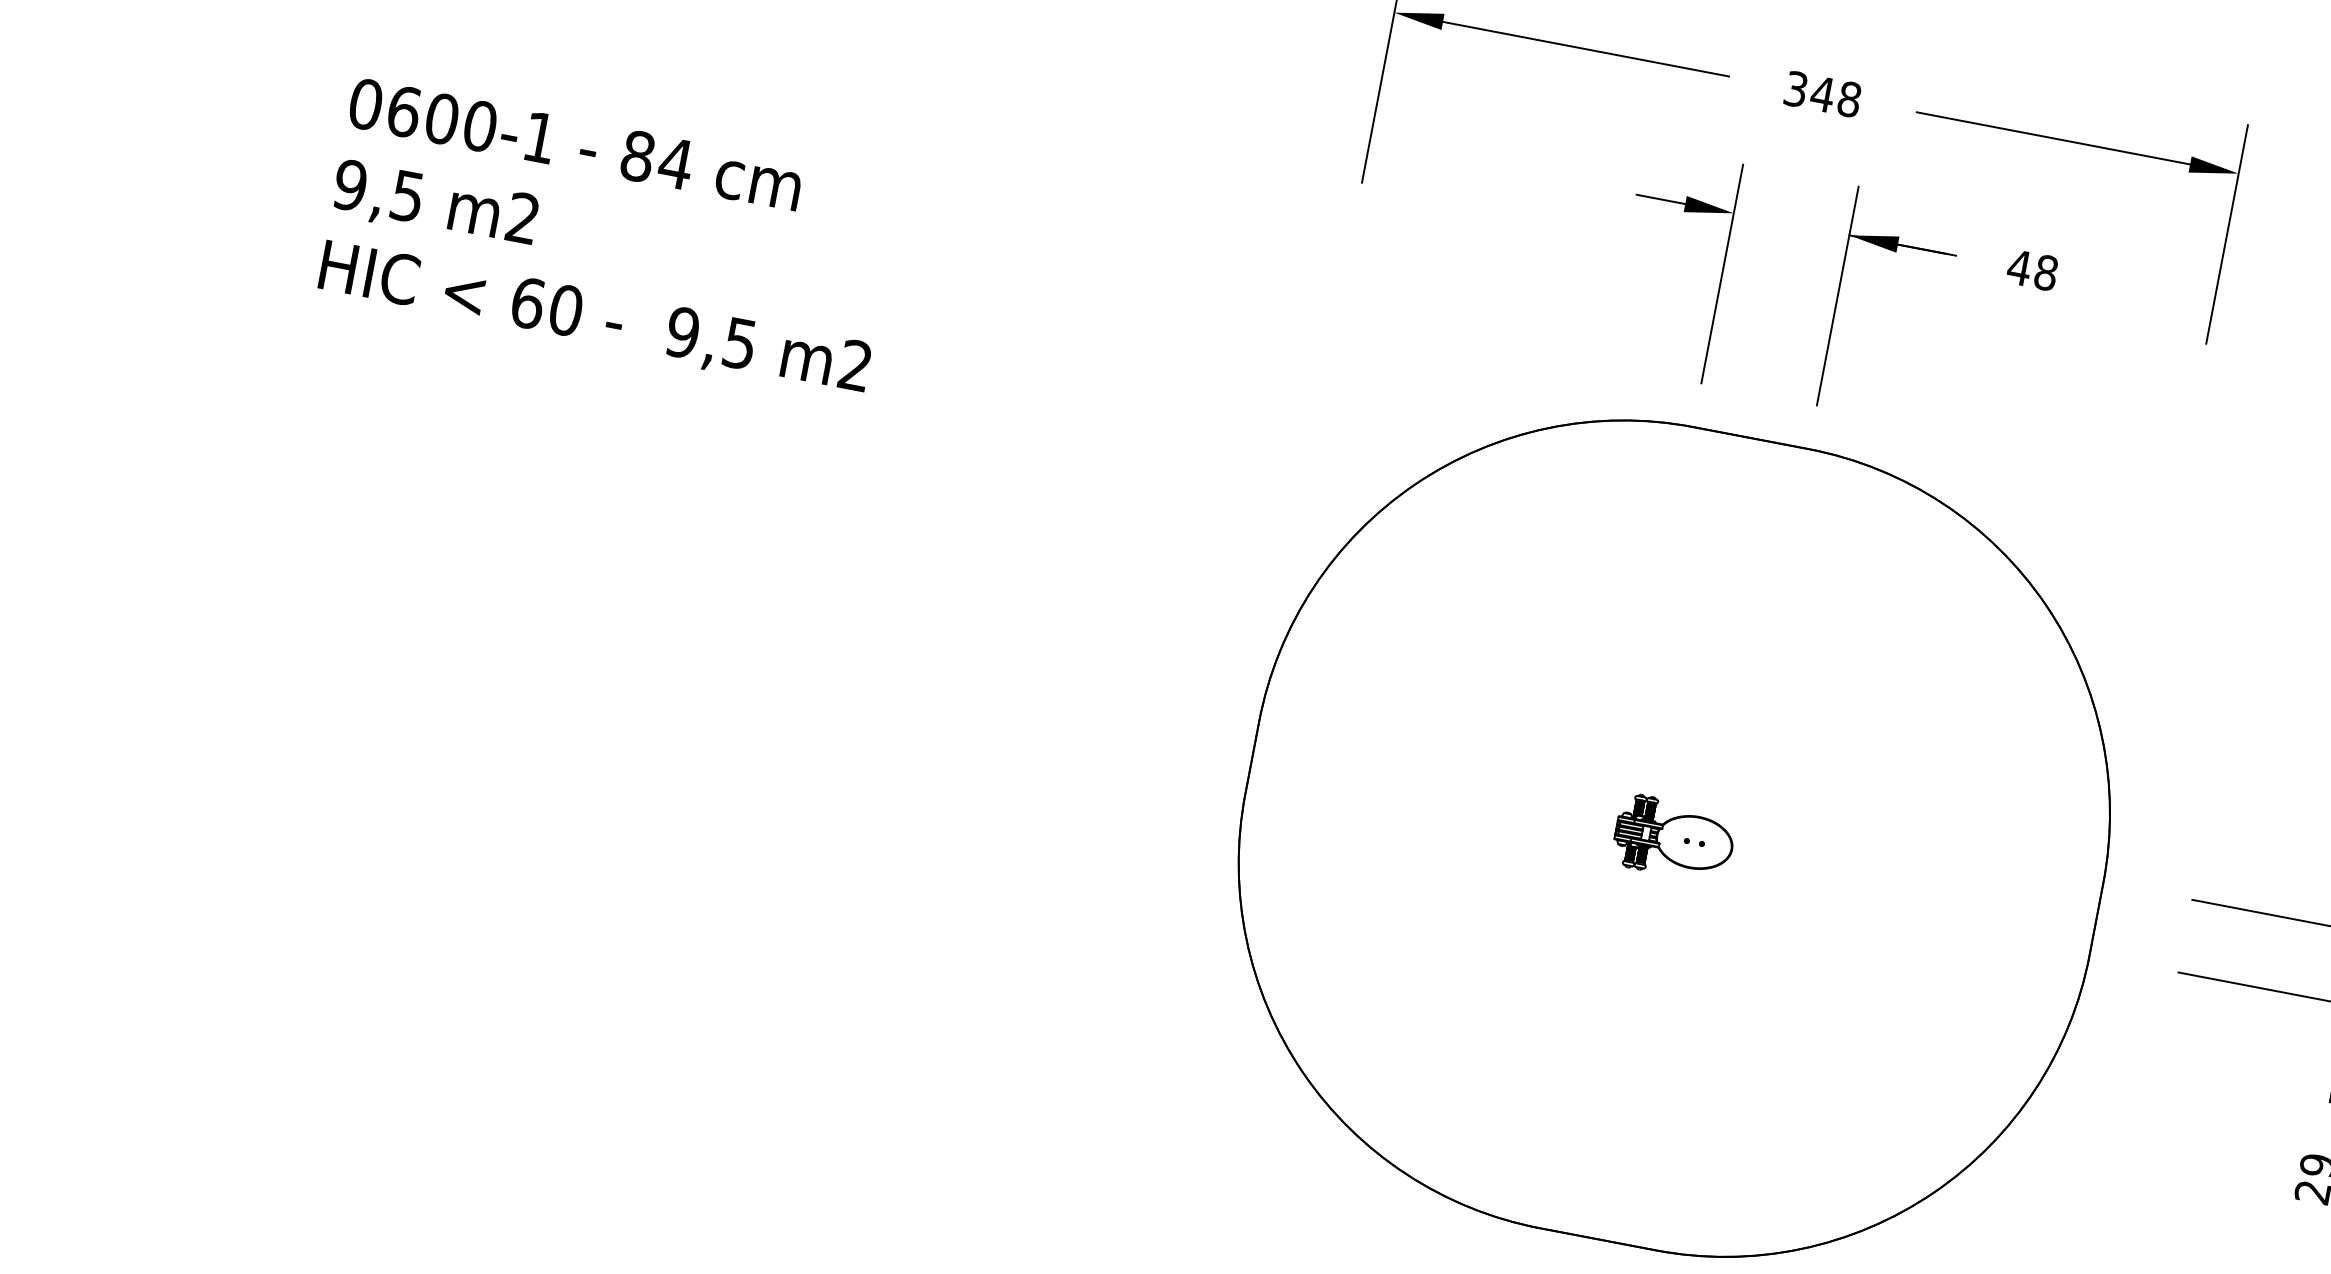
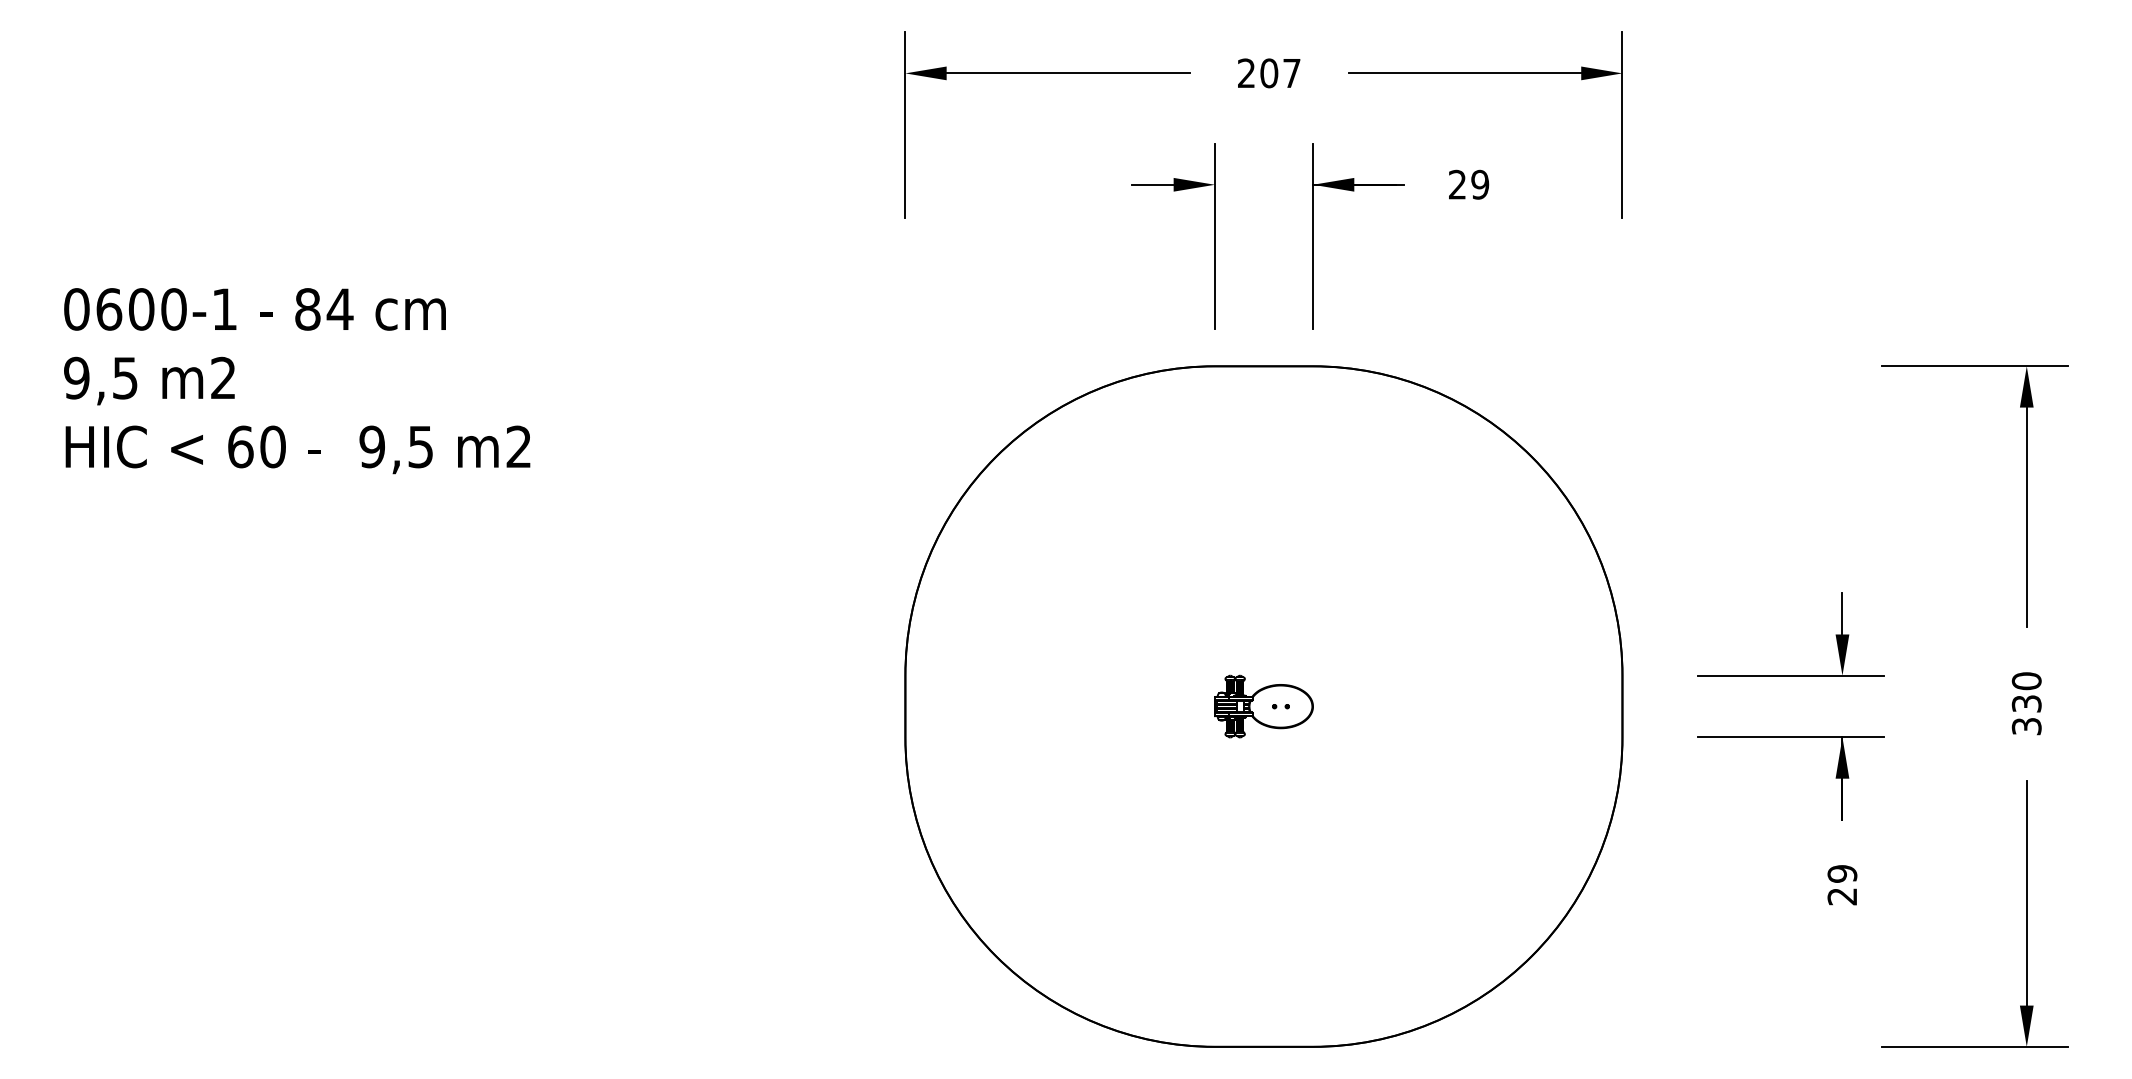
text: (1823, 94) -> (1269, 73), 348 -> 207
text: (2032, 269) -> (1468, 184), 48 -> 29

